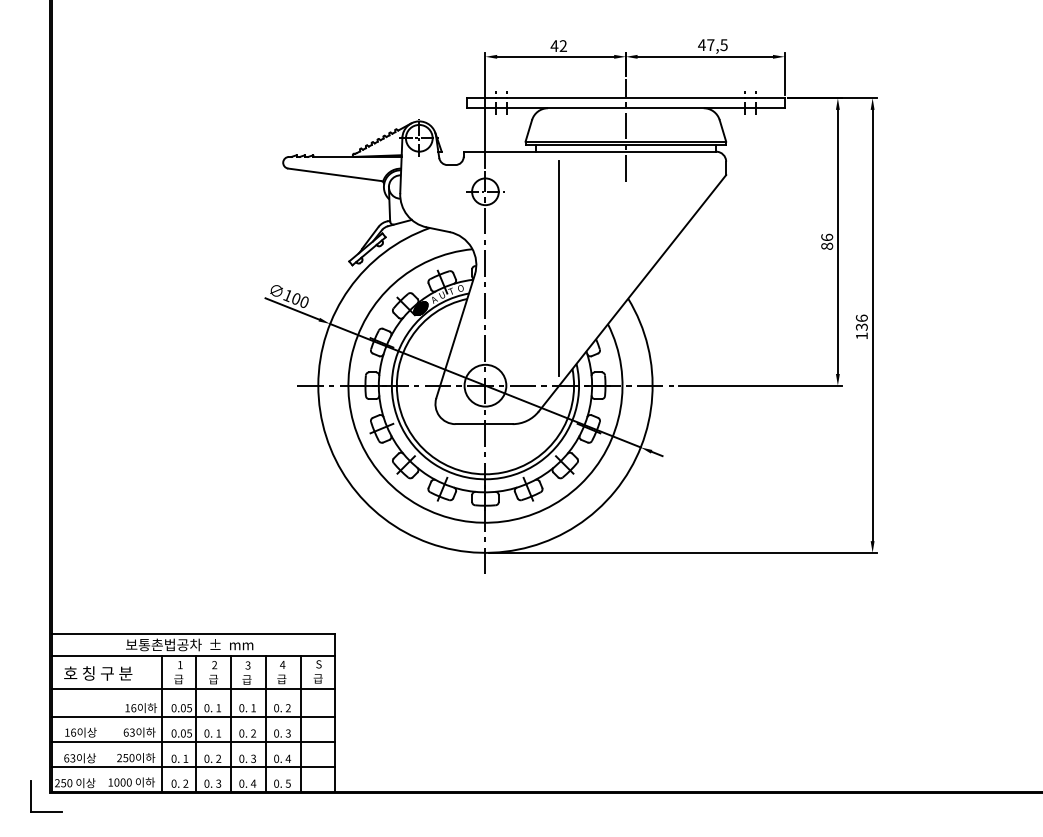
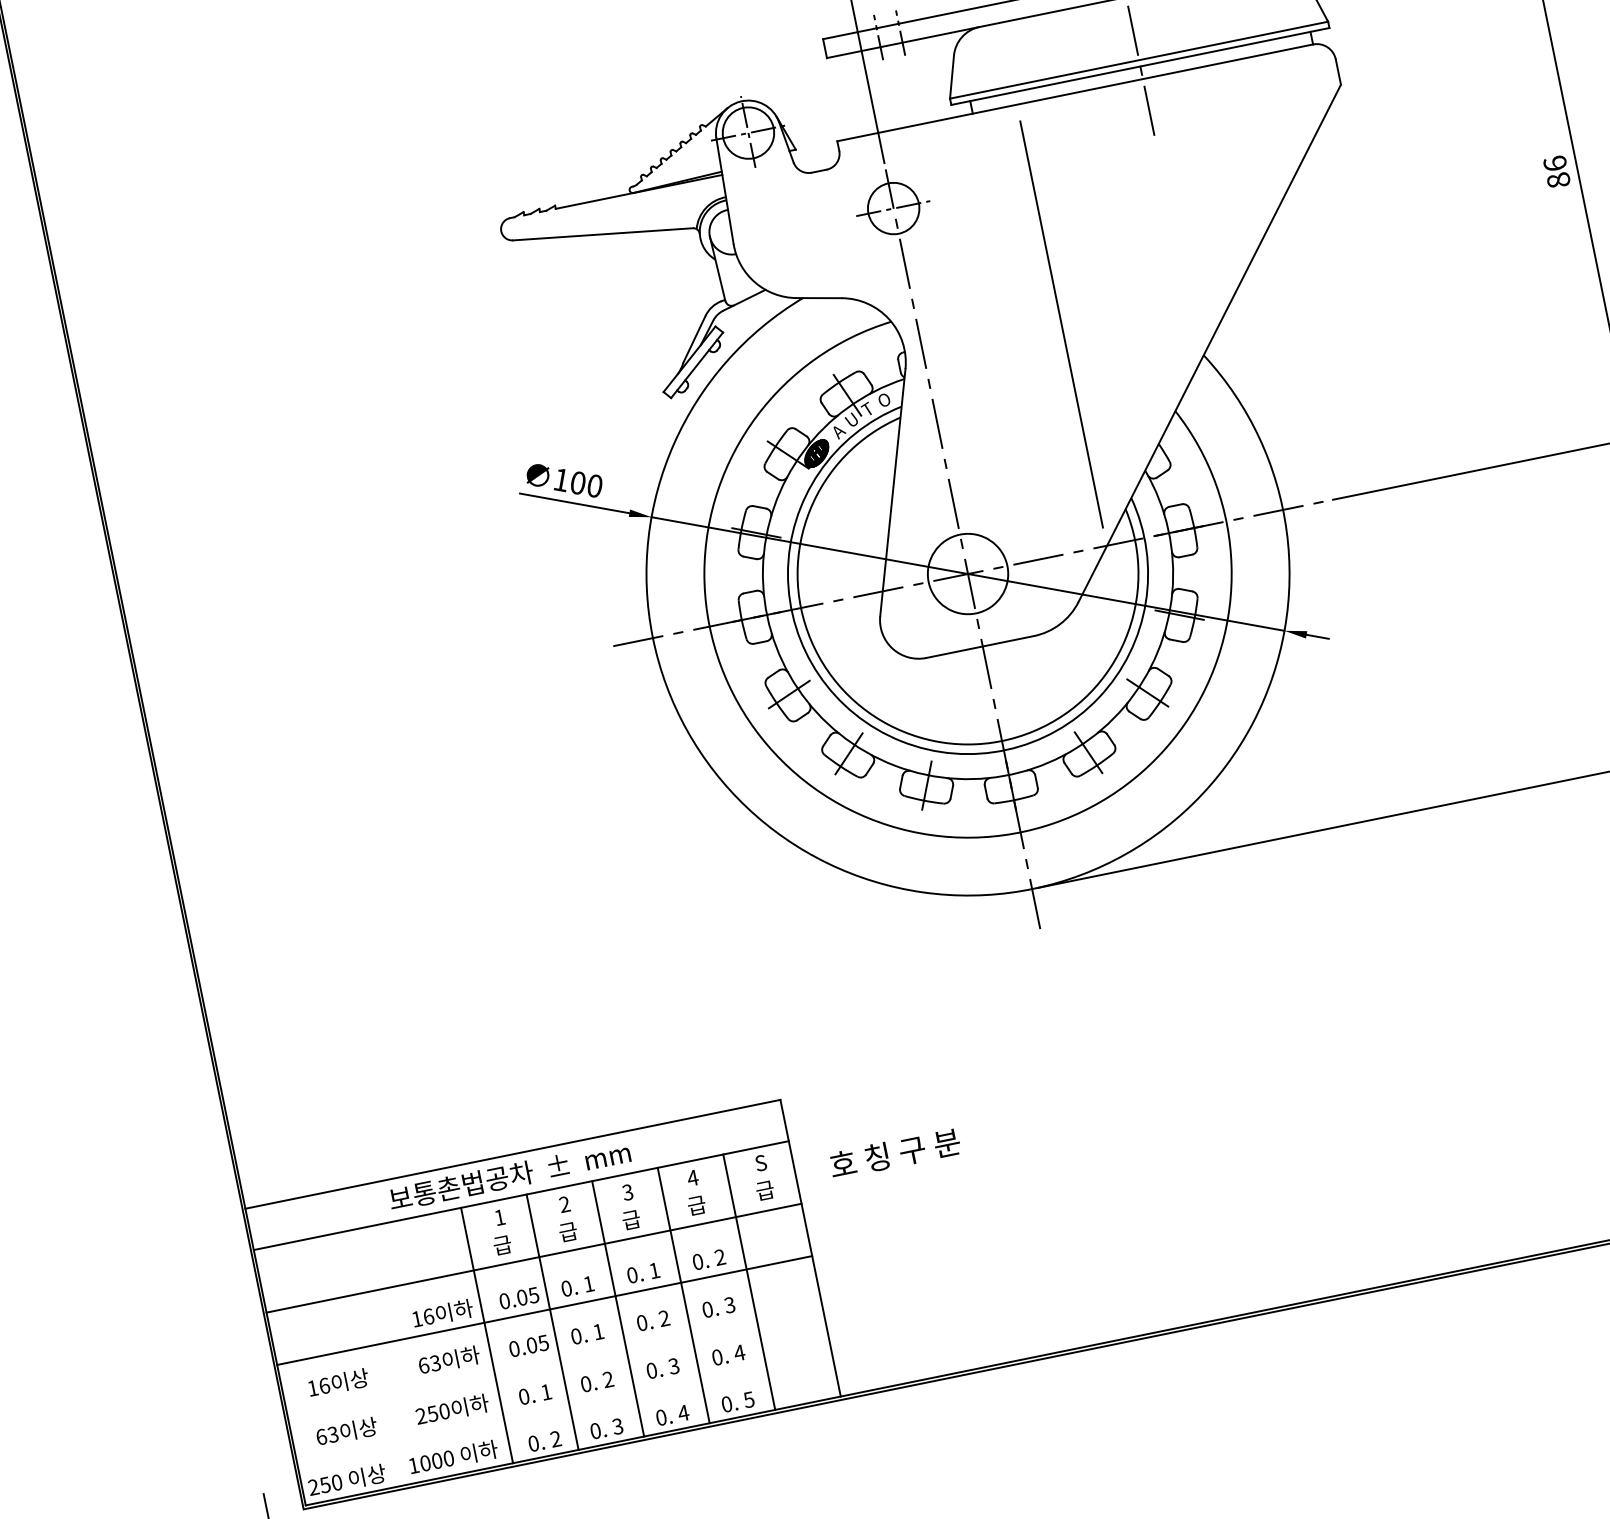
text: (98, 673) -> (895, 1153), moved
line: (193, 741) -> (554, 1356), removed
line: (193, 766) -> (563, 1403), removed

